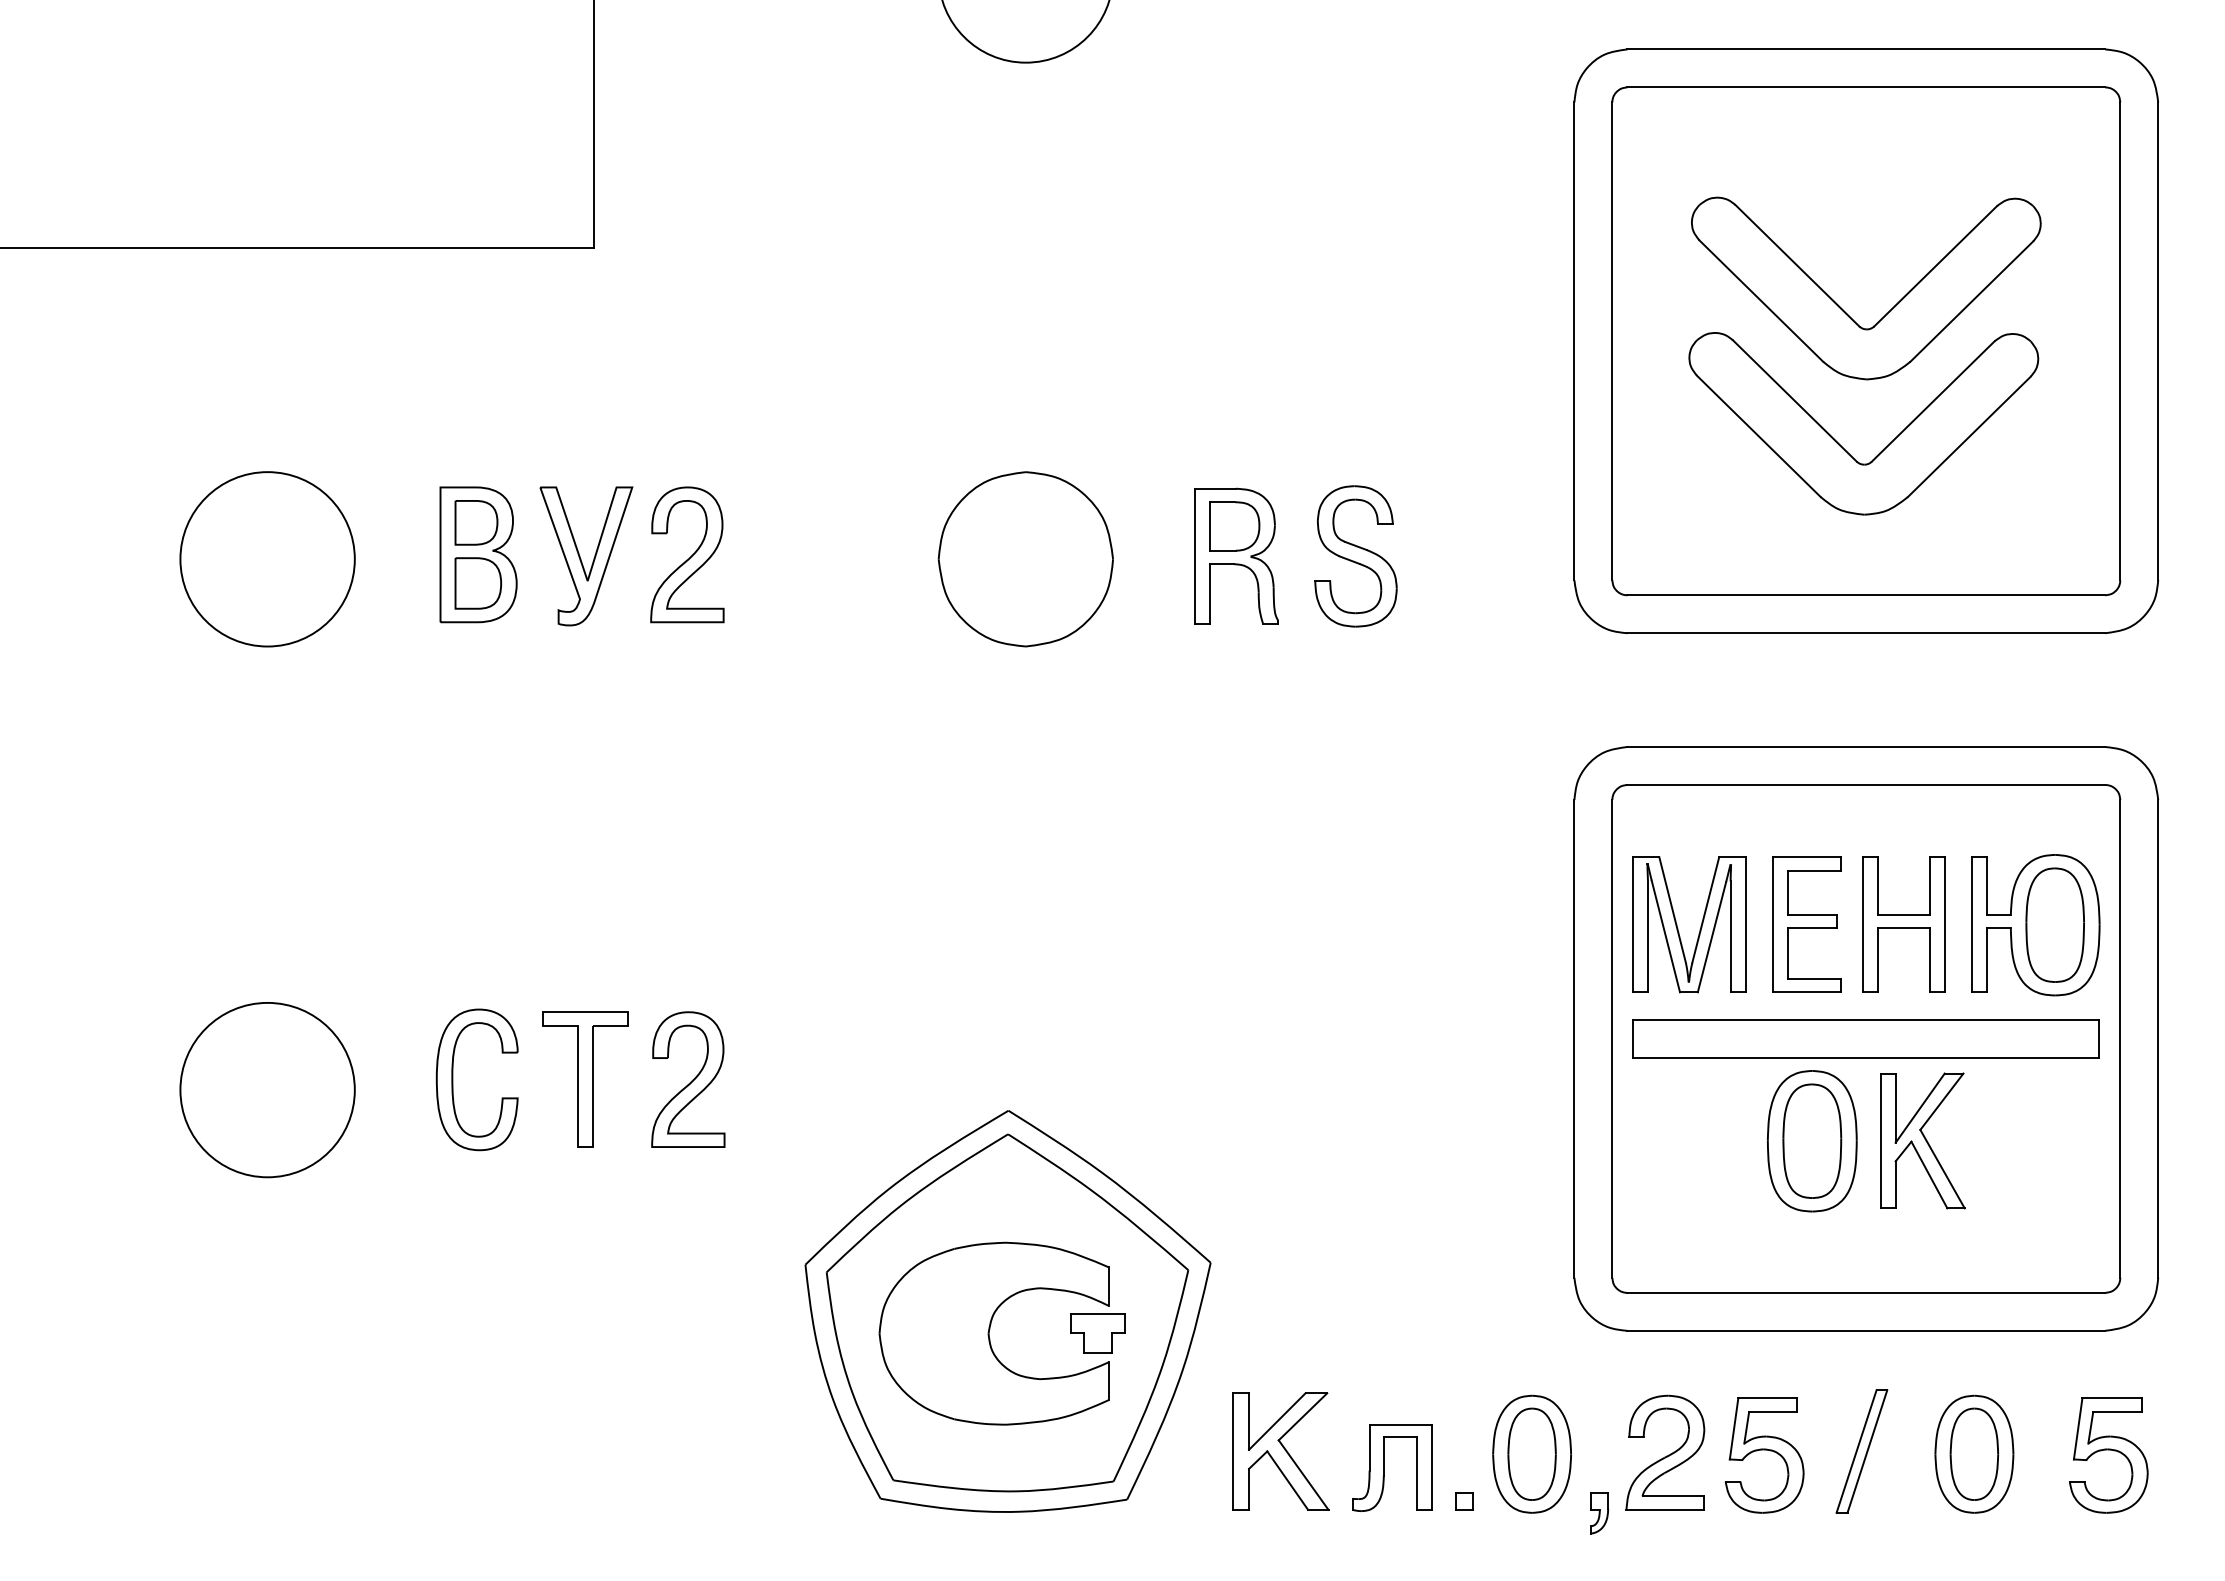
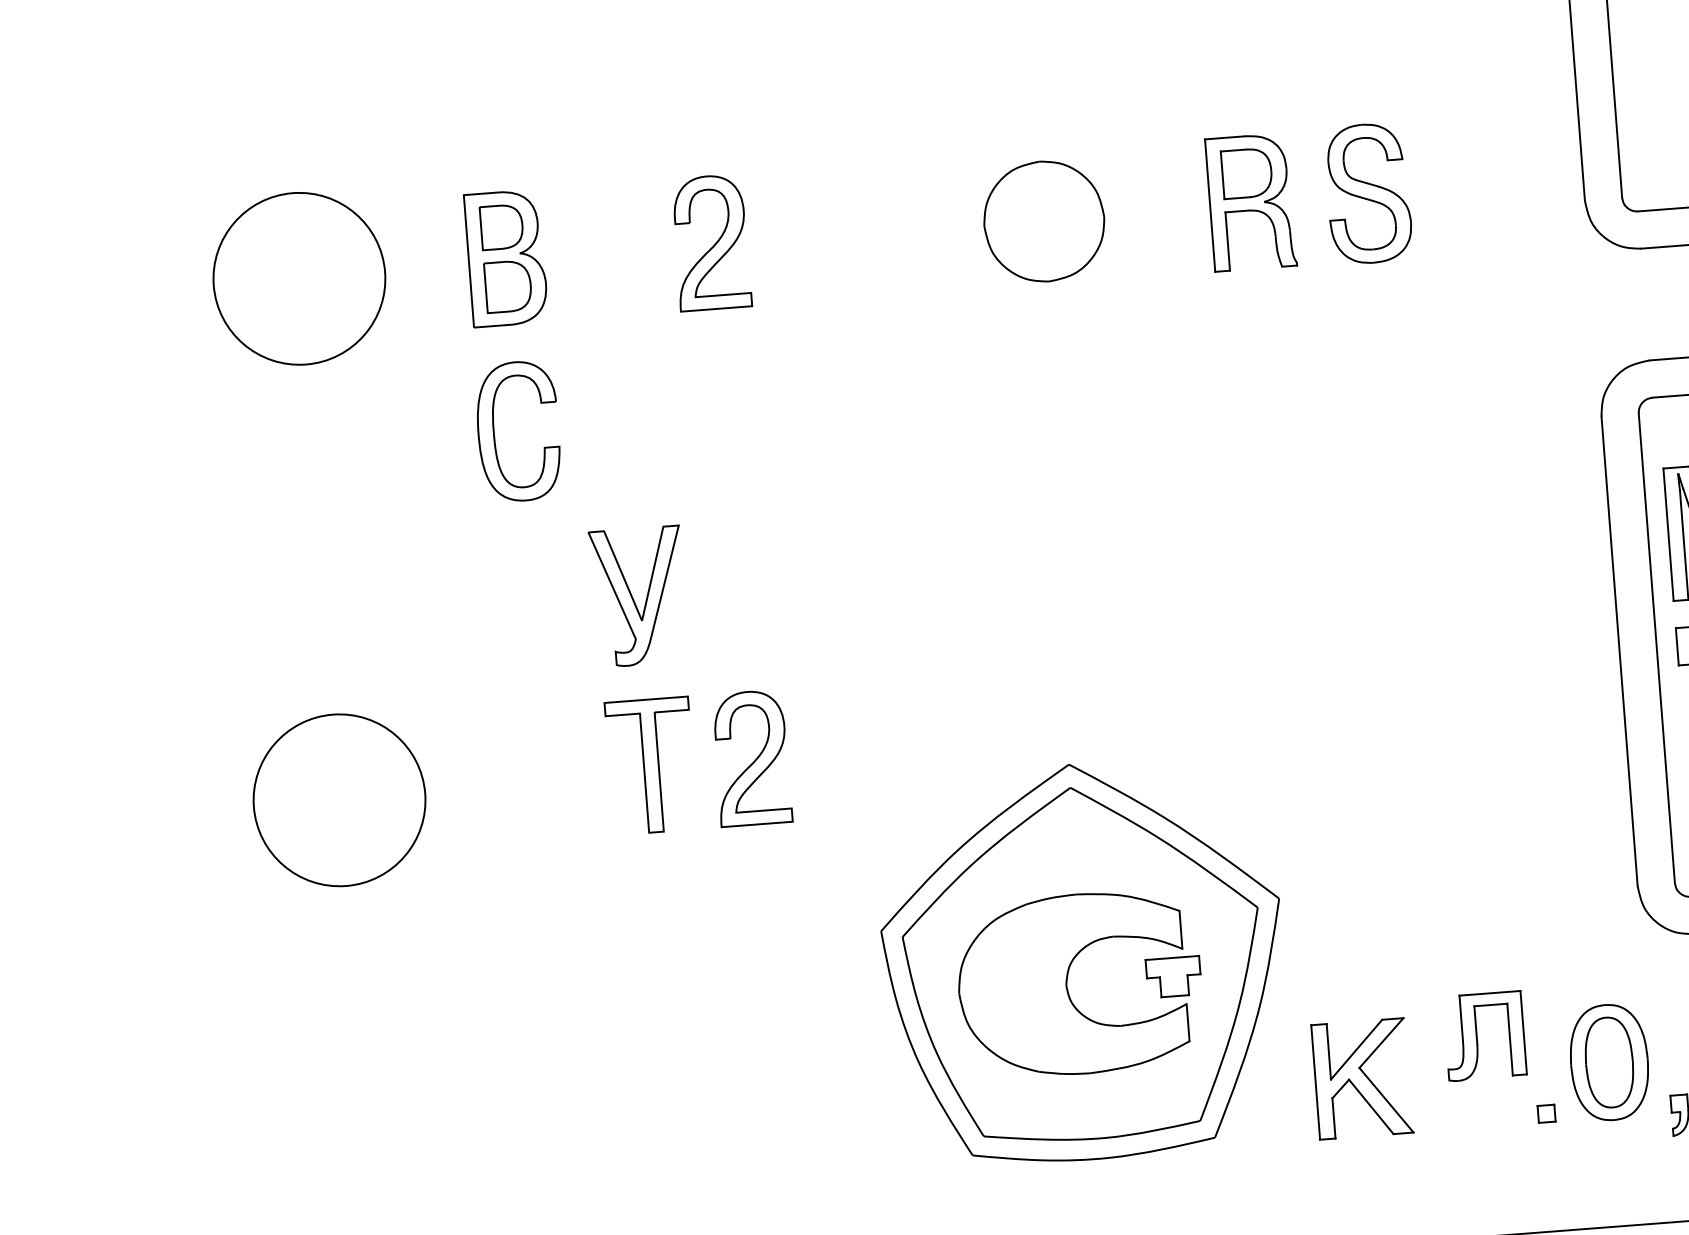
part: (586, 556) -> (639, 596), moved
part: (1025, 559) -> (1044, 221), size x0.7
part: (453, 1079) -> (494, 432), moved
part: (1384, 1467) -> (1477, 1036), moved

